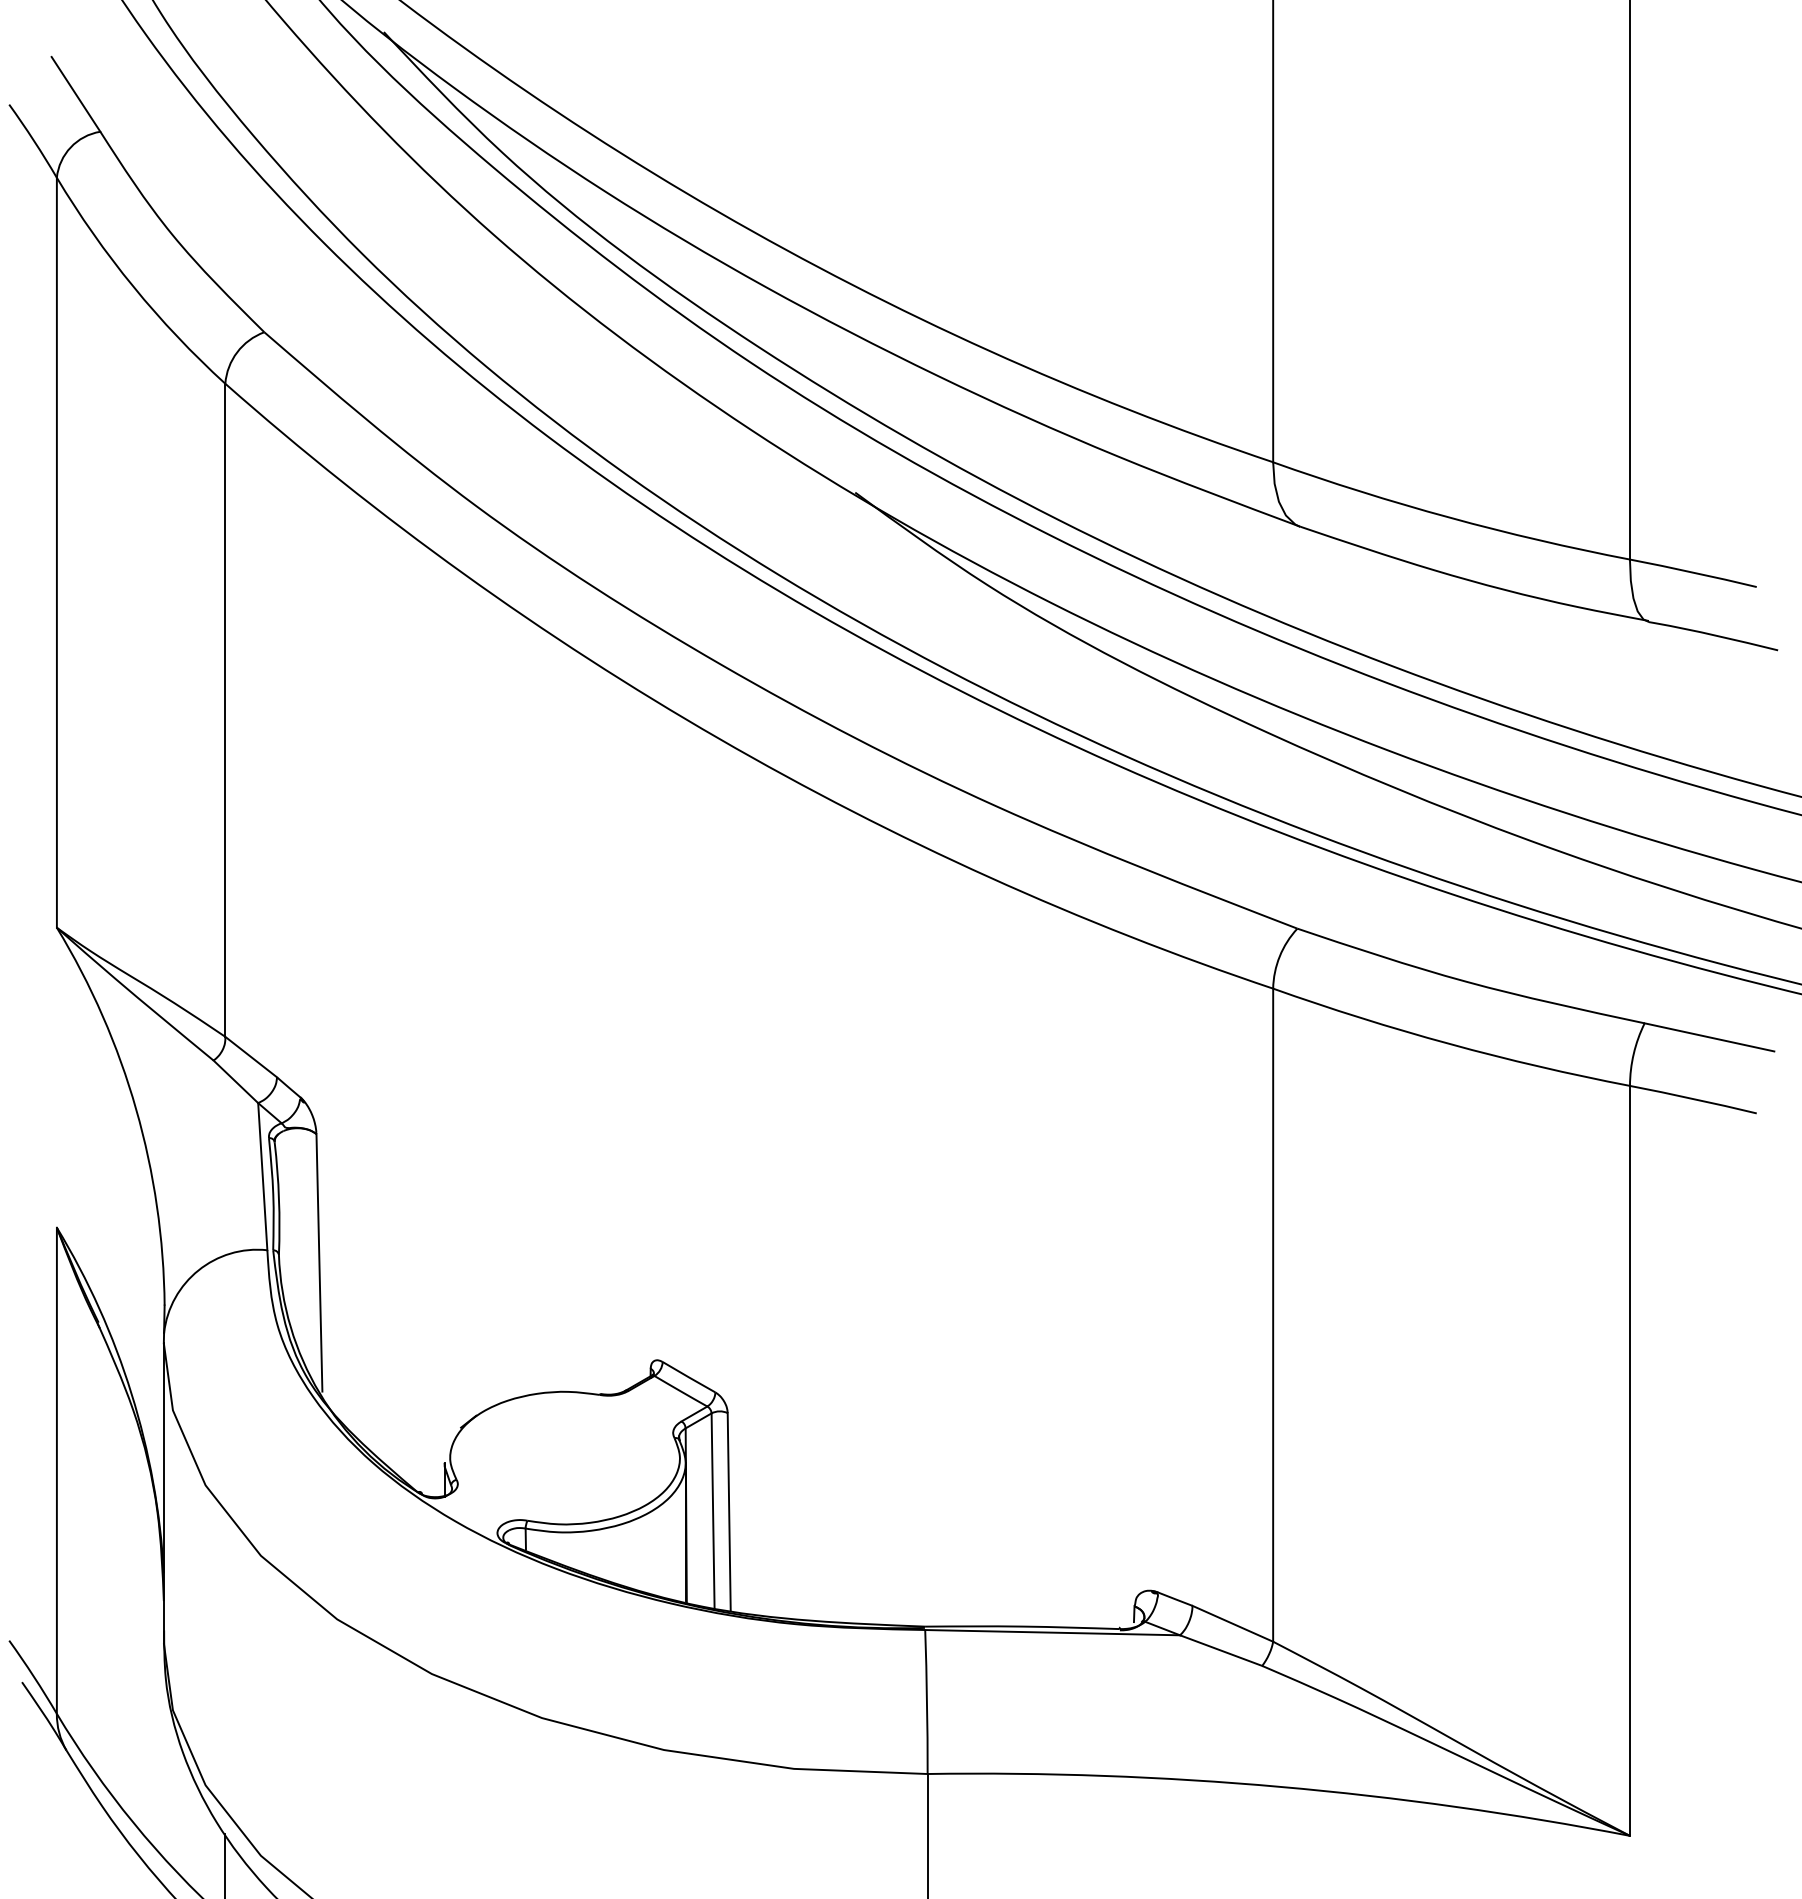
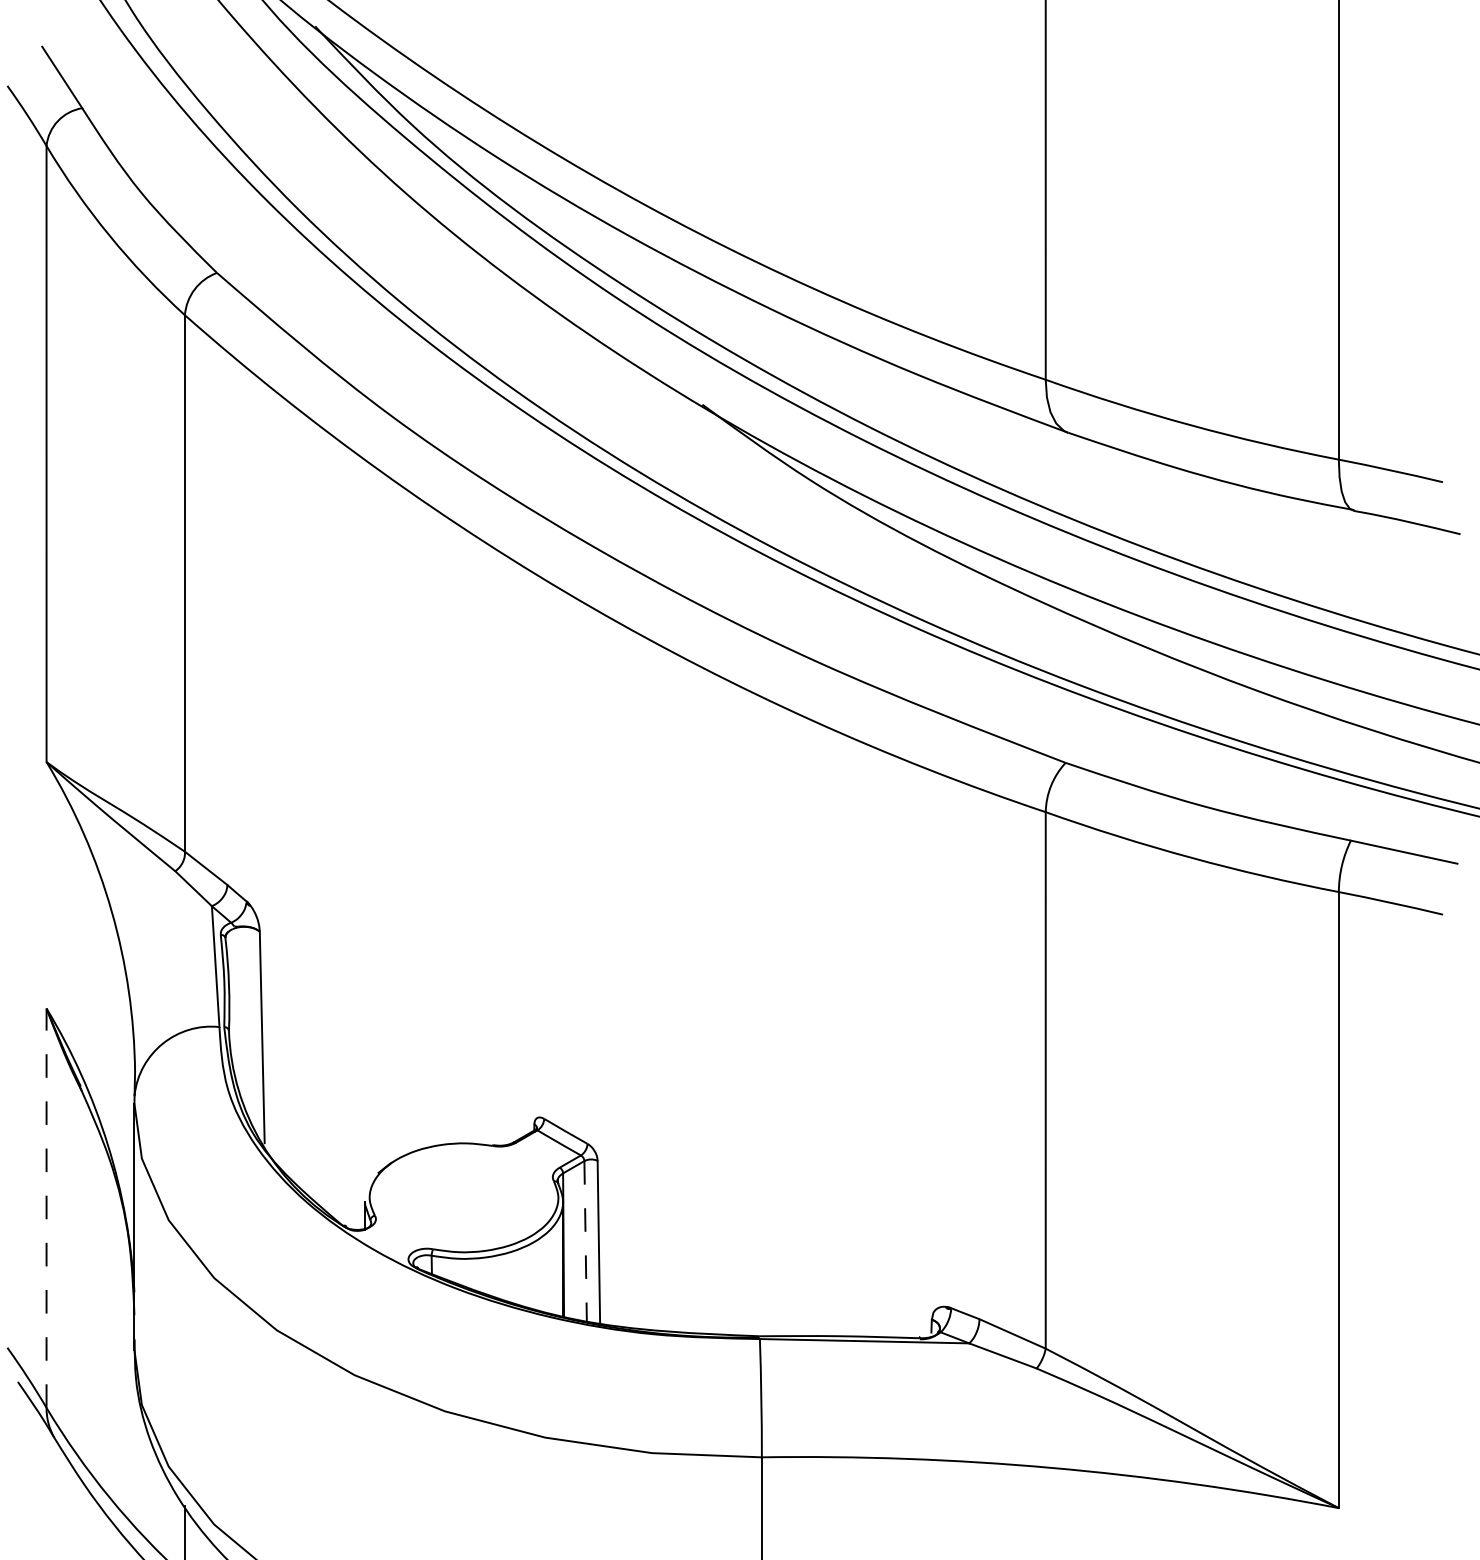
line: (56, 1470) -> (46, 1208), solid -> dashed
line: (713, 1511) -> (585, 1241), solid -> dashed

